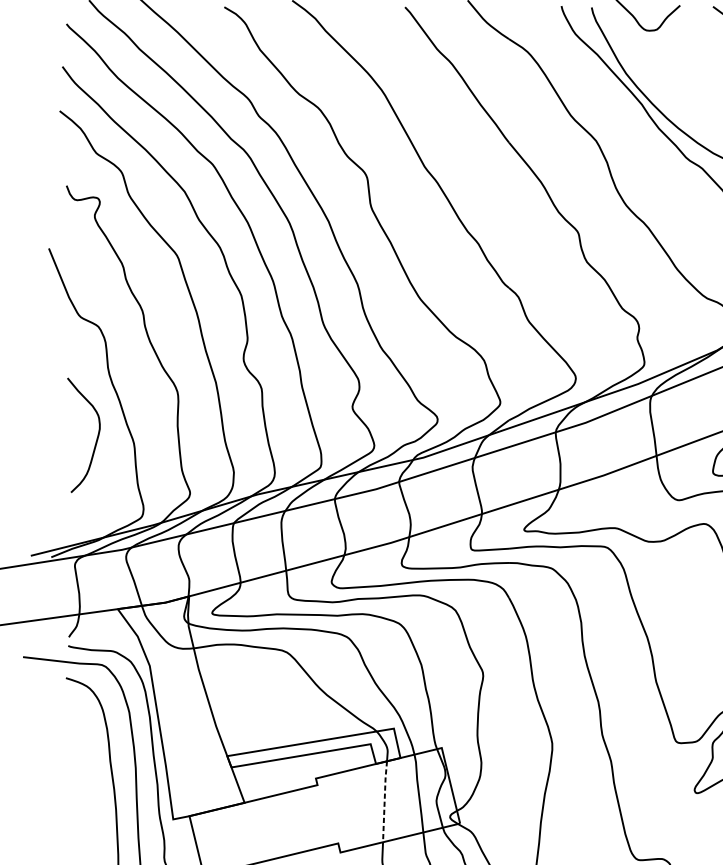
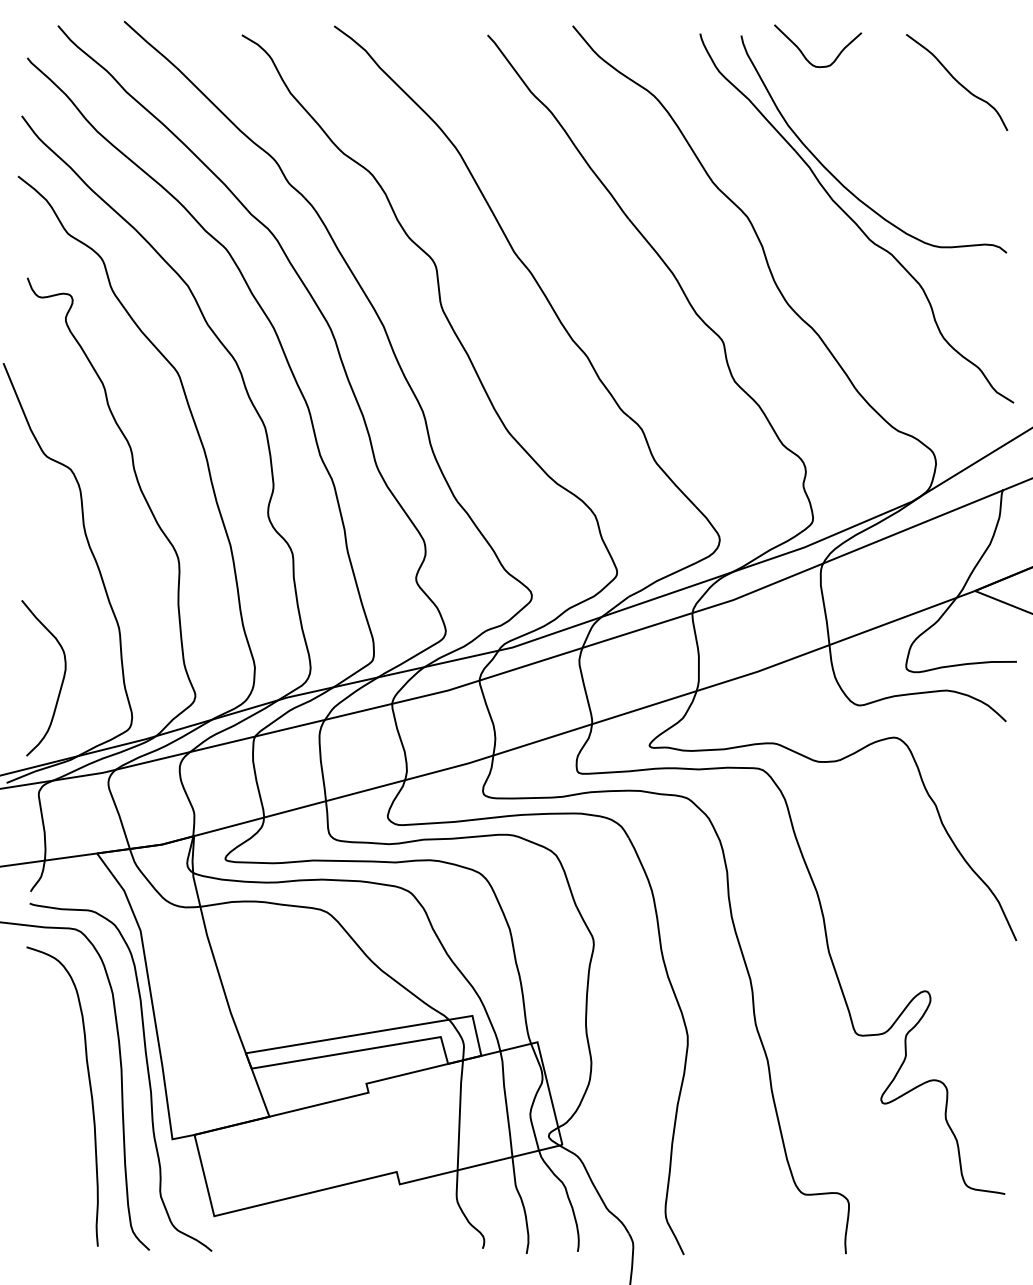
curve: (96, 440) -> (60, 685), moved
line: (384, 801) -> (459, 1114), dashed -> solid

